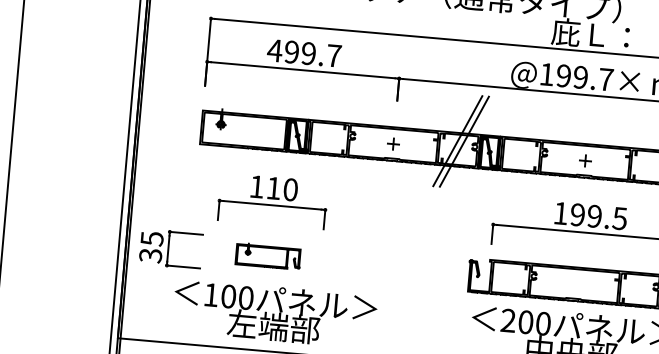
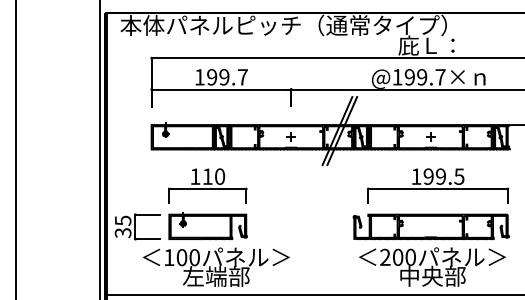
text: (274, 50) -> (199, 77), 499.7 -> 199.7
part: (267, 255) -> (207, 225), size x1.67

